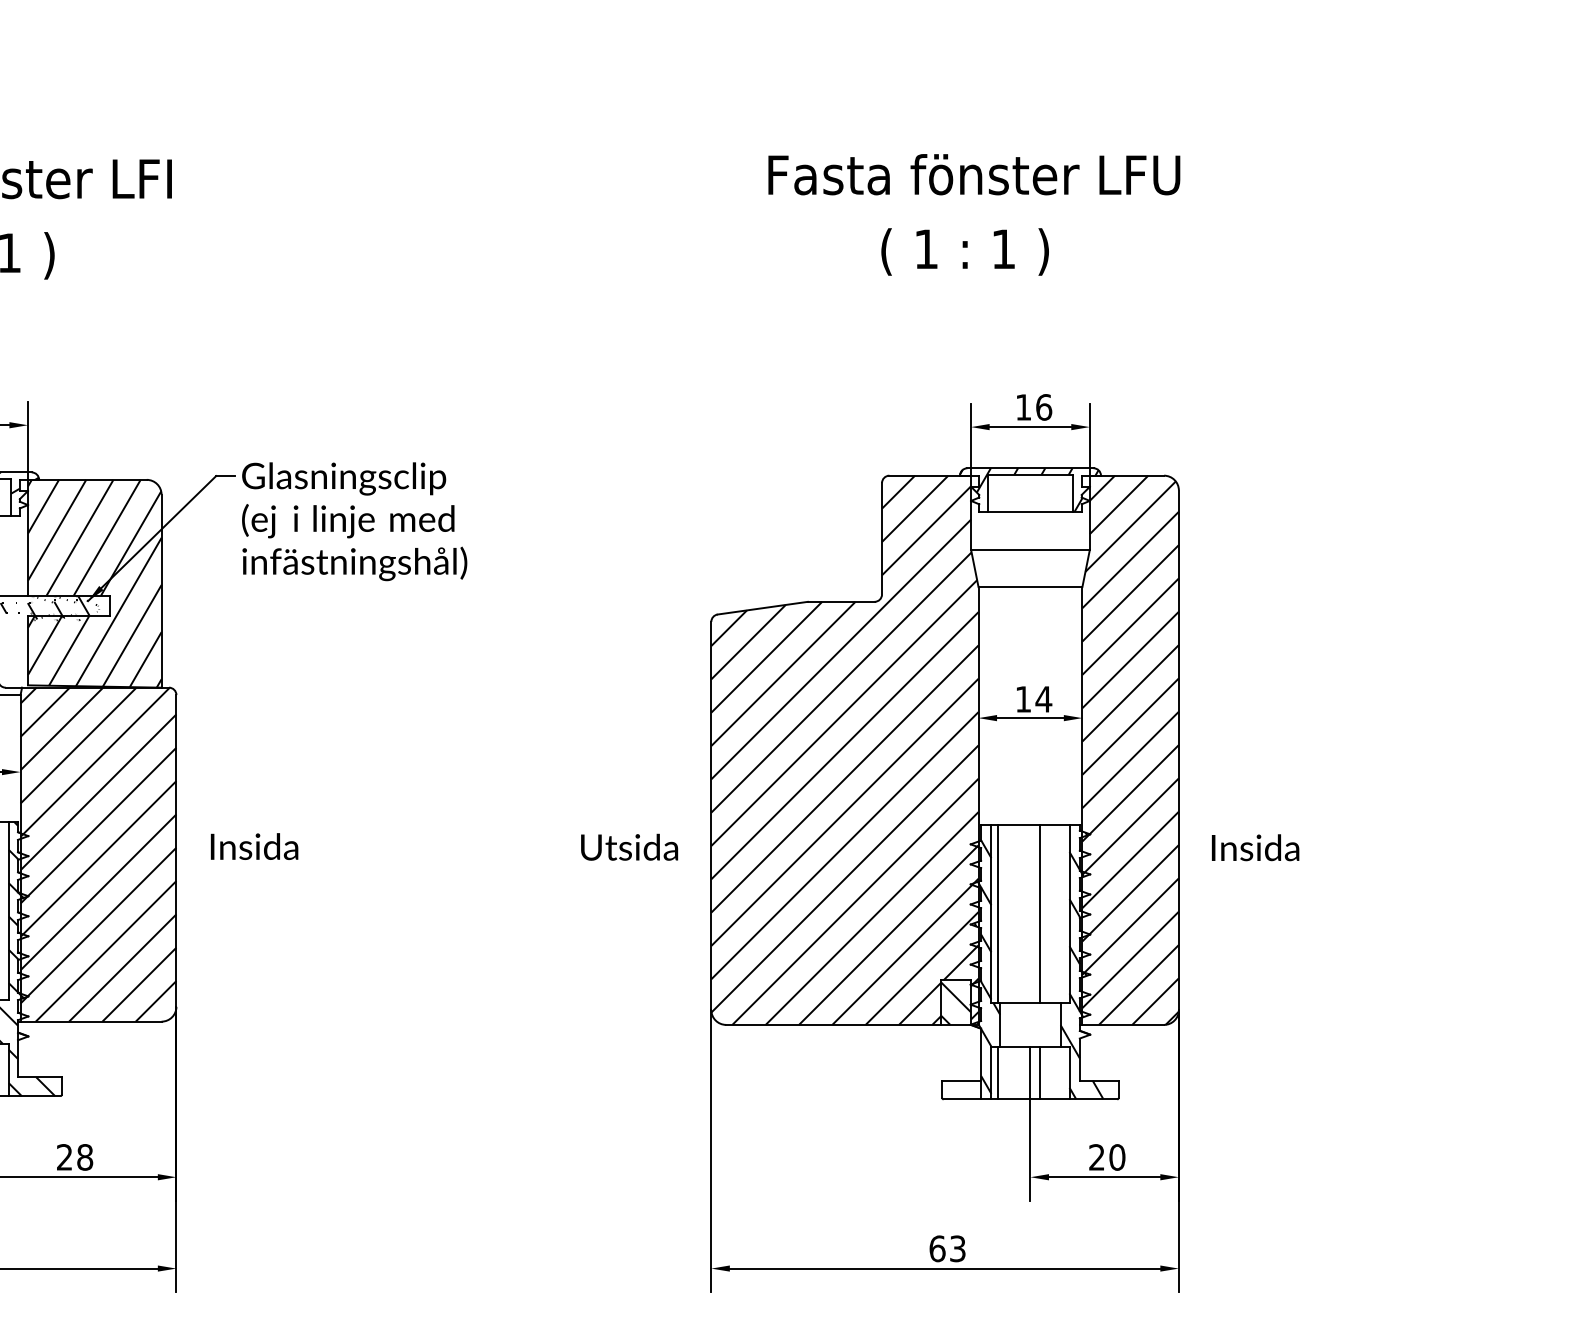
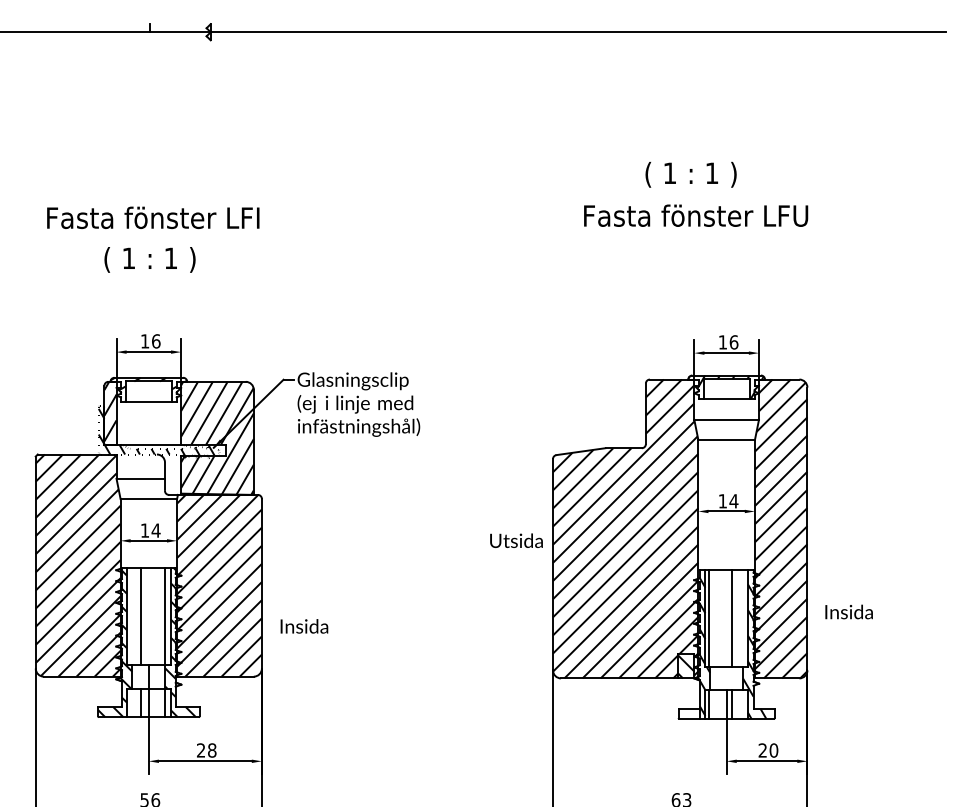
text: (964, 251) -> (690, 174), moved
text: (254, 846) -> (304, 626), moved
text: (629, 846) -> (516, 540), moved
text: (1254, 846) -> (848, 611), moved

